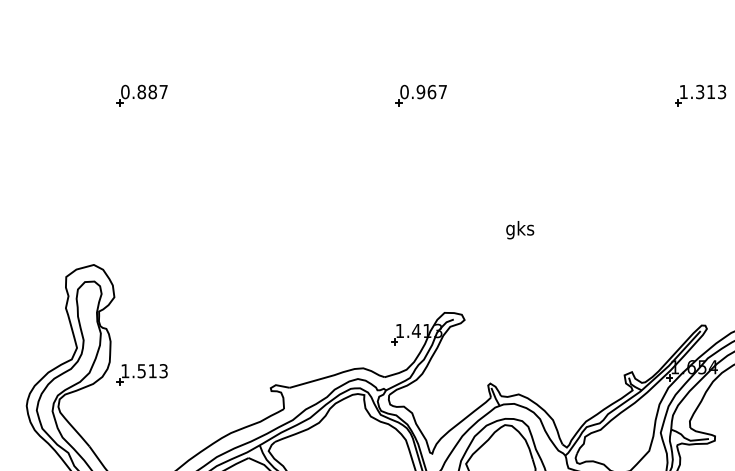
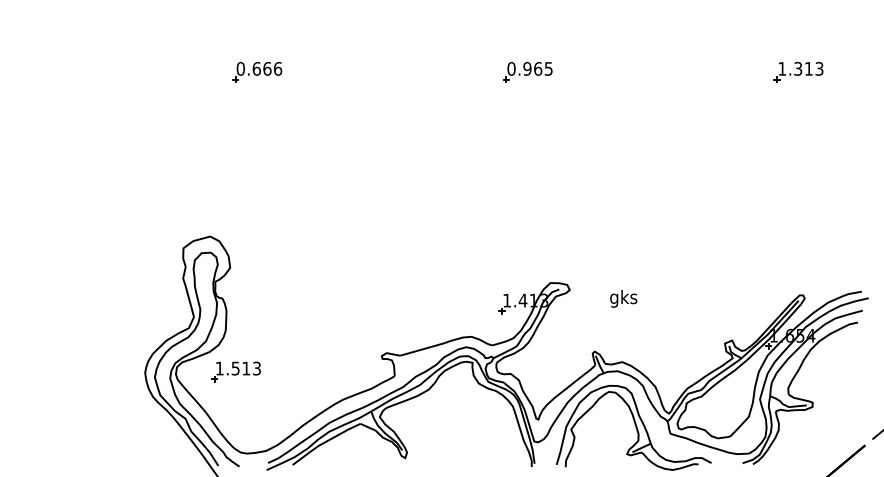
text: (152, 91) -> (267, 68), 0.887 -> 0.666
text: (442, 91) -> (548, 68), 0.967 -> 0.965
text: (519, 229) -> (623, 298), moved
part: (141, 374) -> (235, 371), moved

